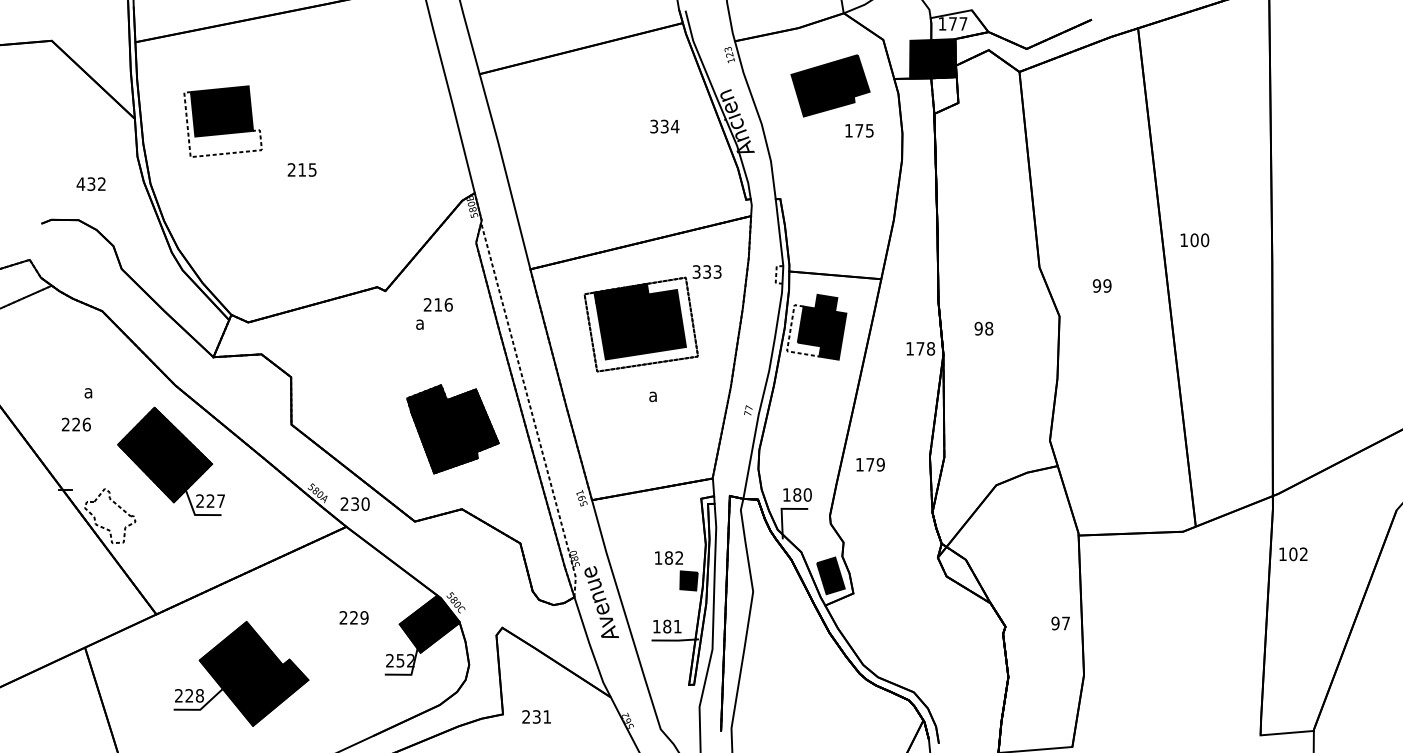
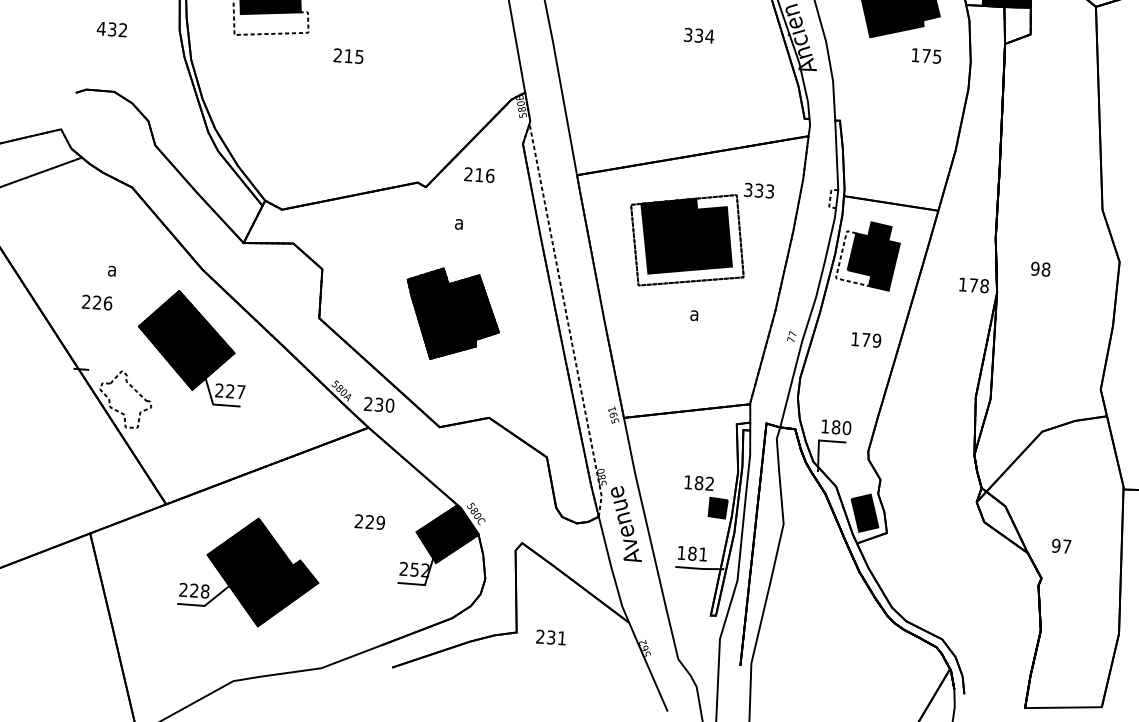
text: (664, 126) -> (698, 35), moved
text: (90, 183) -> (111, 28), moved
text: (437, 304) -> (478, 174), moved
part: (452, 429) -> (452, 314), moved
text: (870, 464) -> (866, 339), moved
text: (1060, 623) -> (1061, 546), moved

